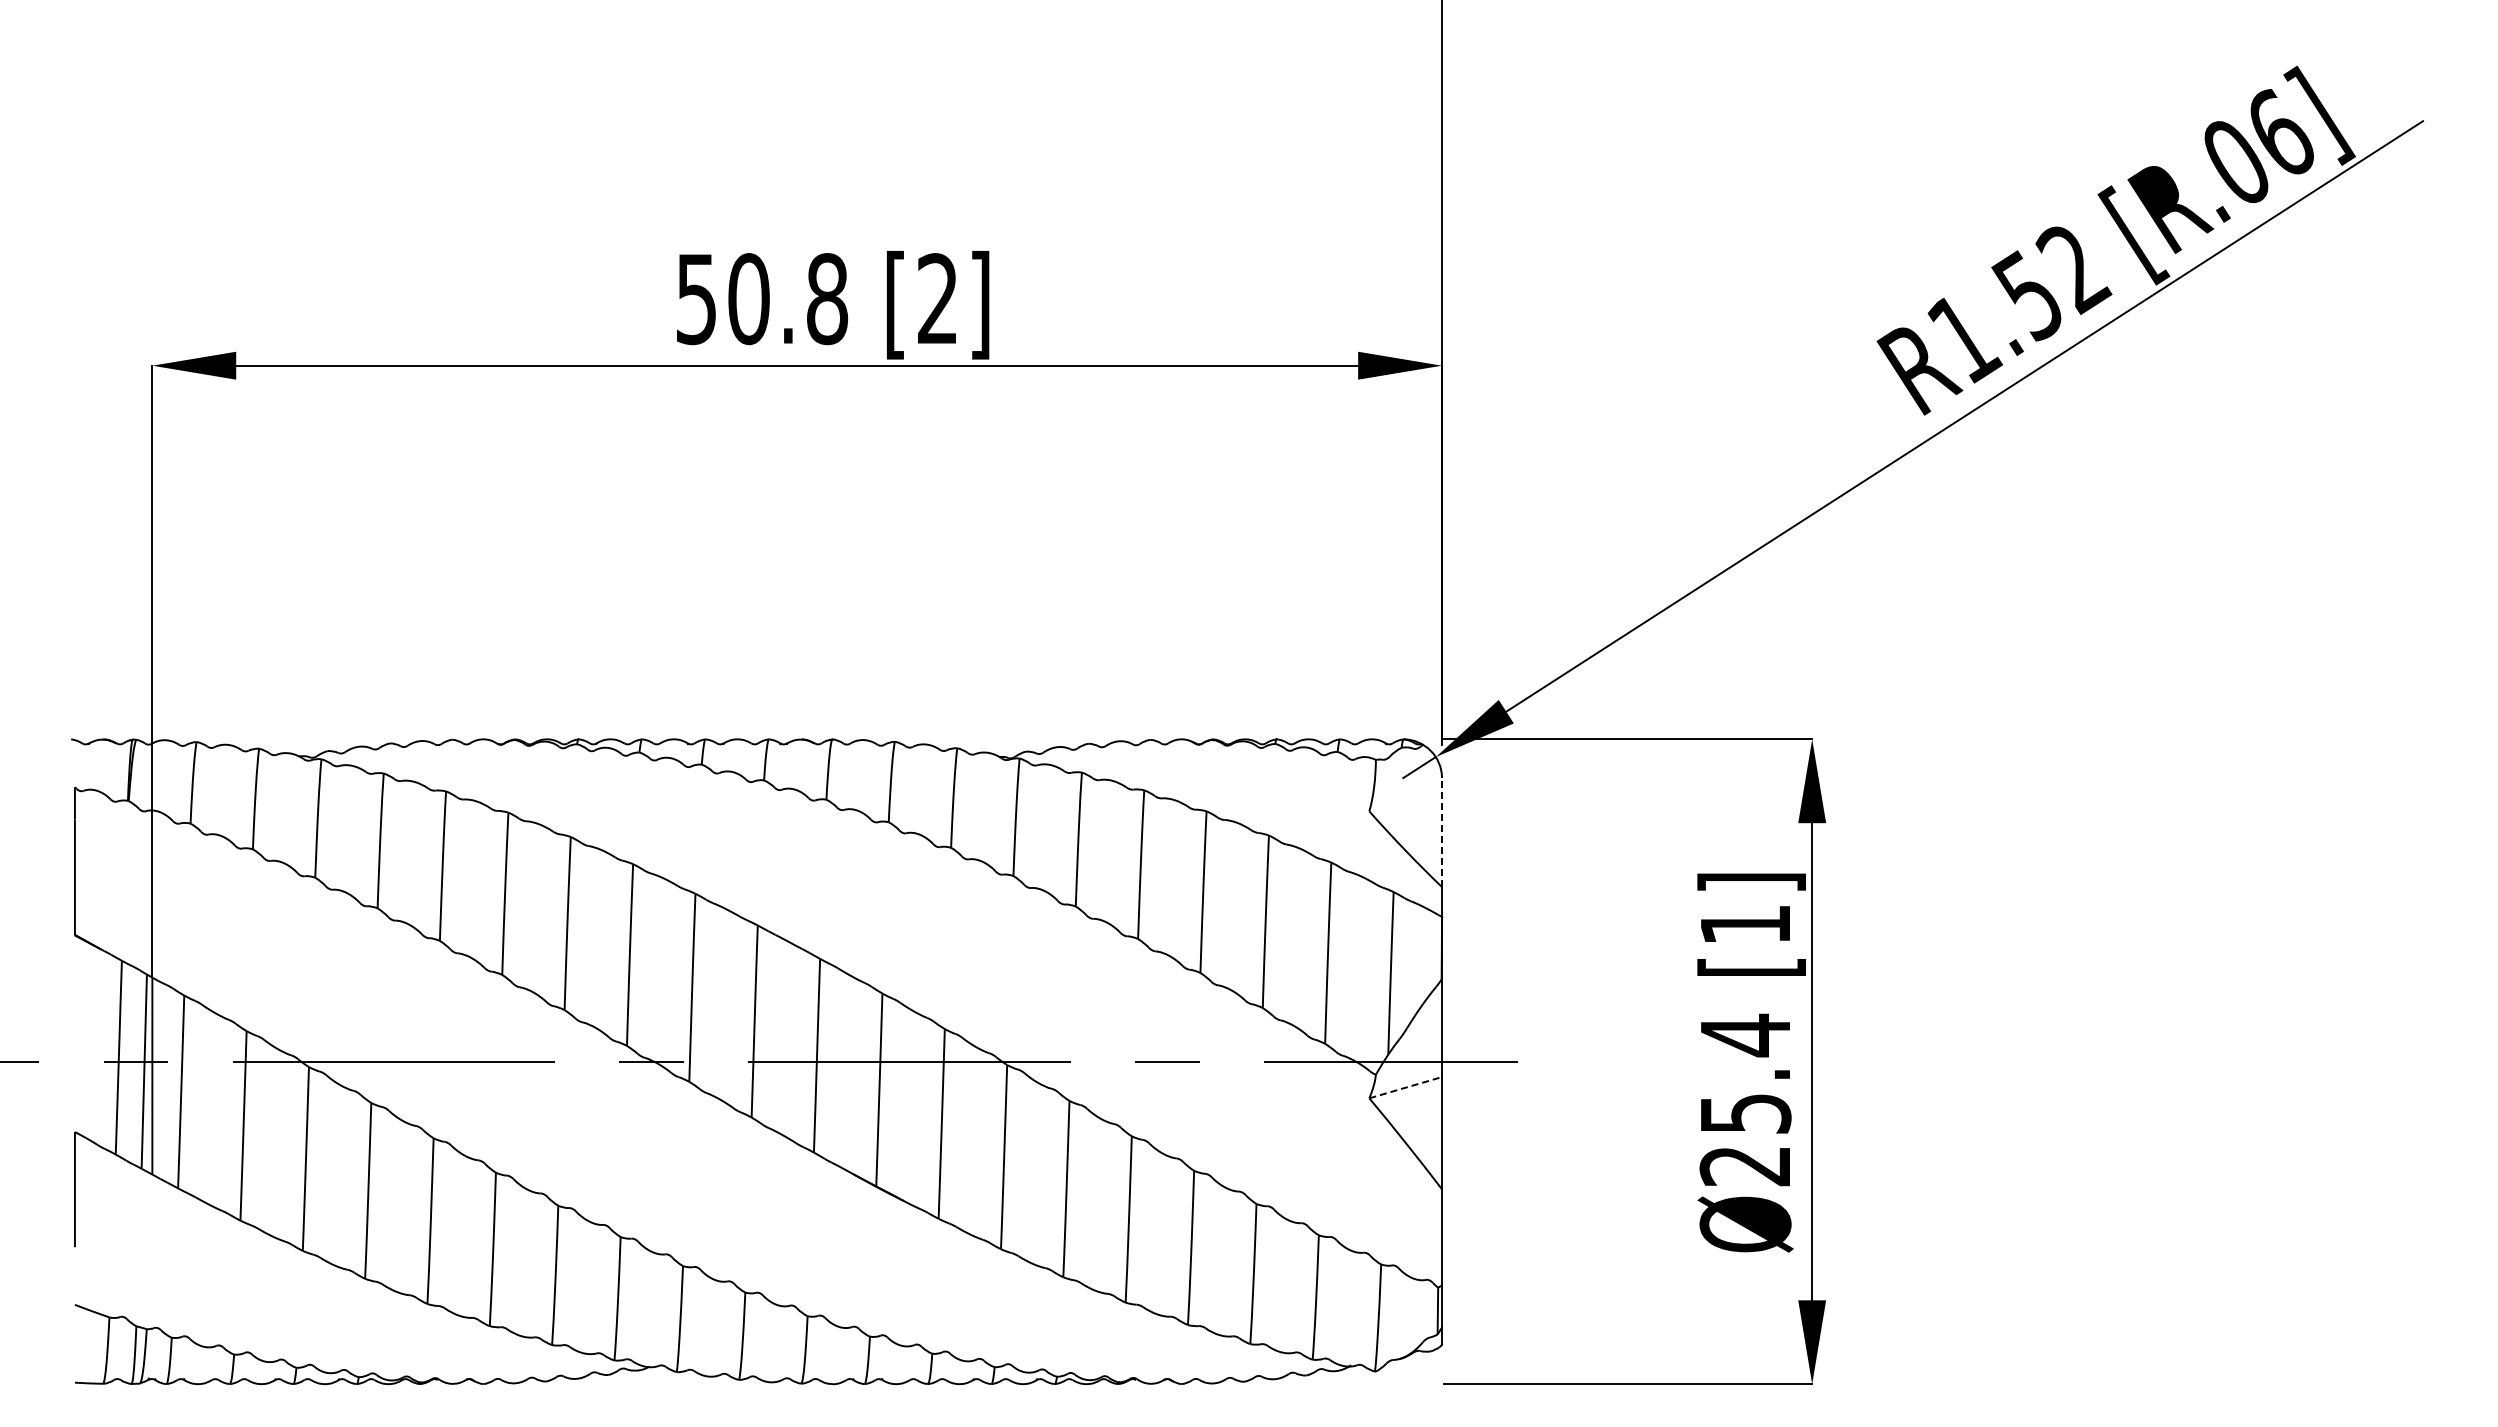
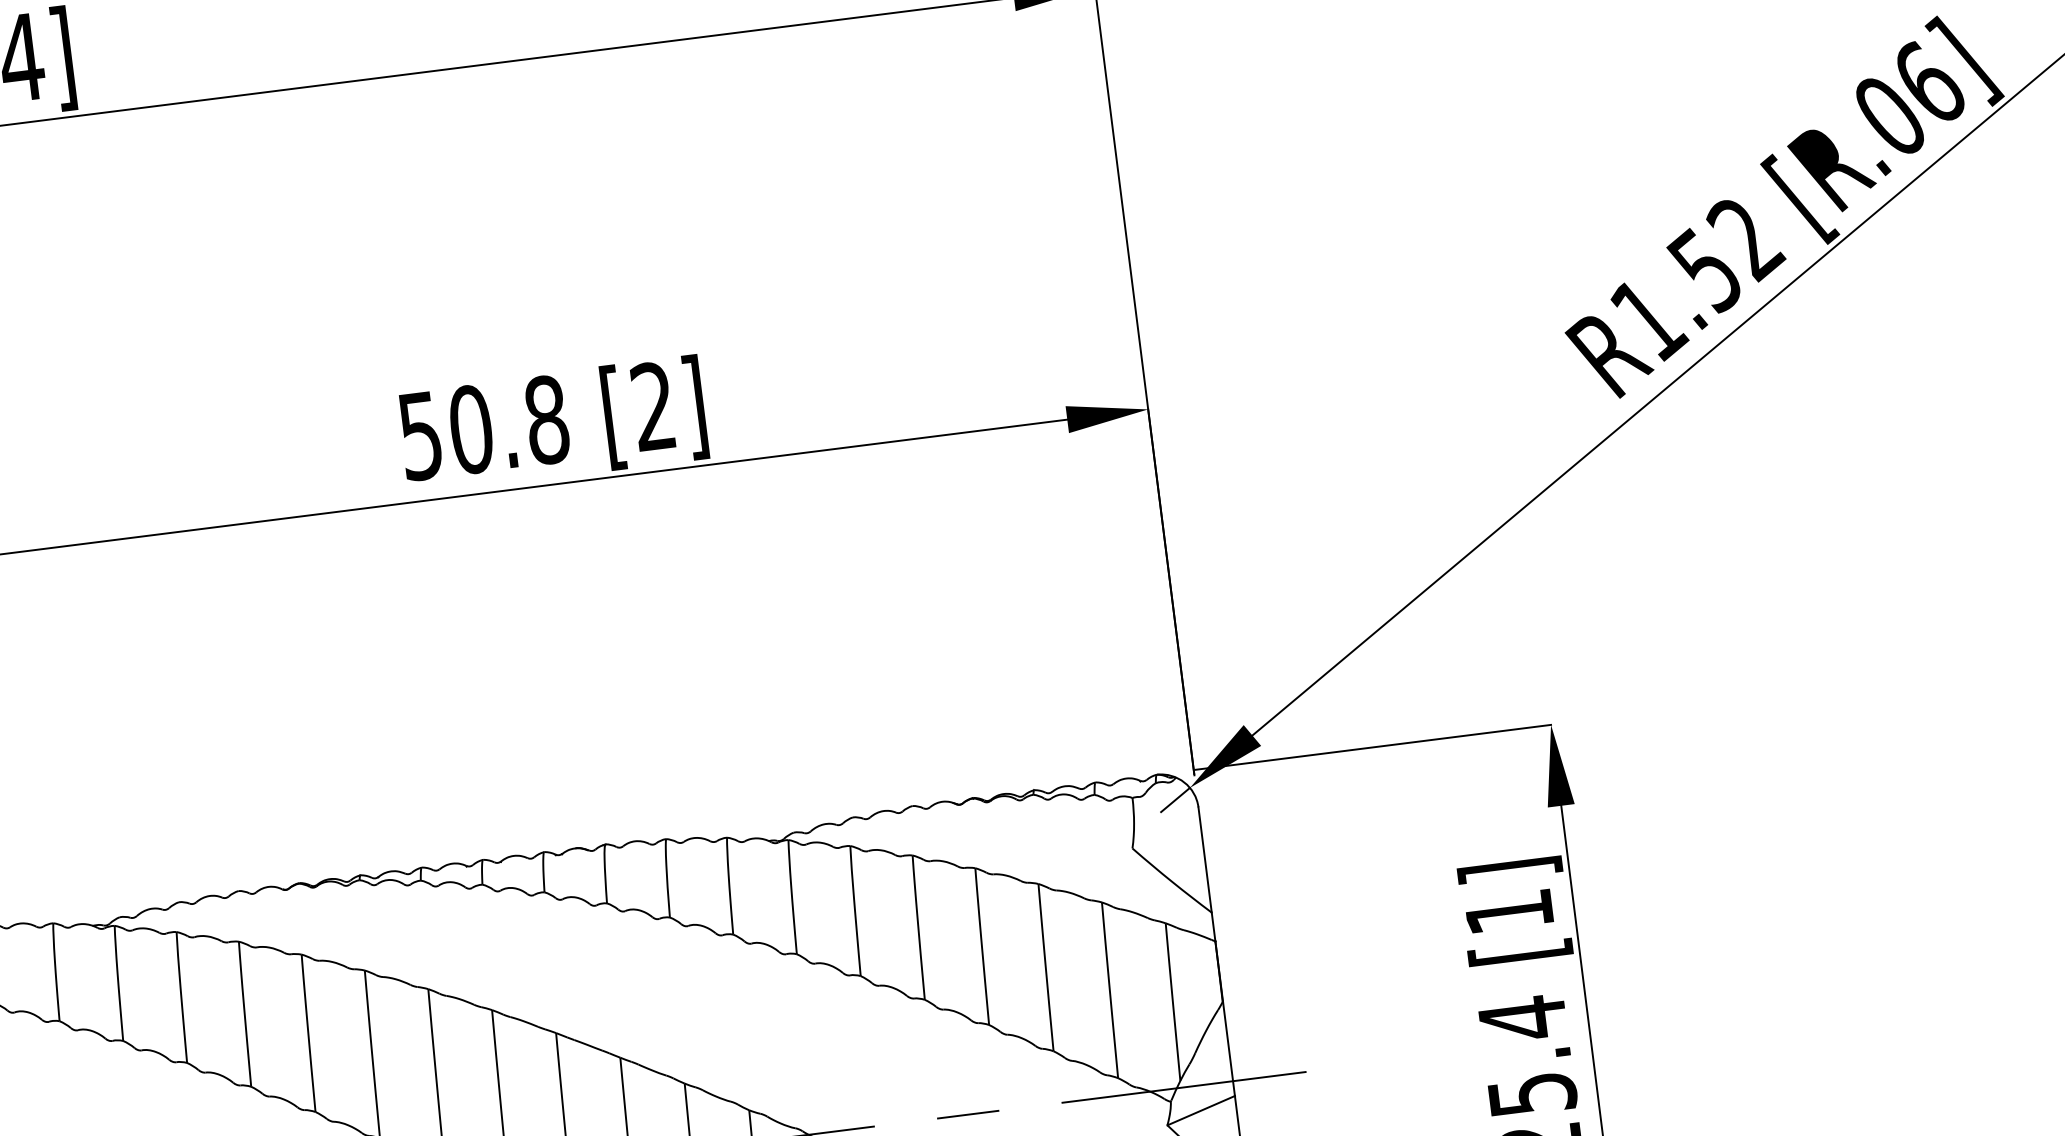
line: (1441, 832) -> (1204, 860), dashed -> solid
line: (1405, 1087) -> (1200, 1110), dashed -> solid

